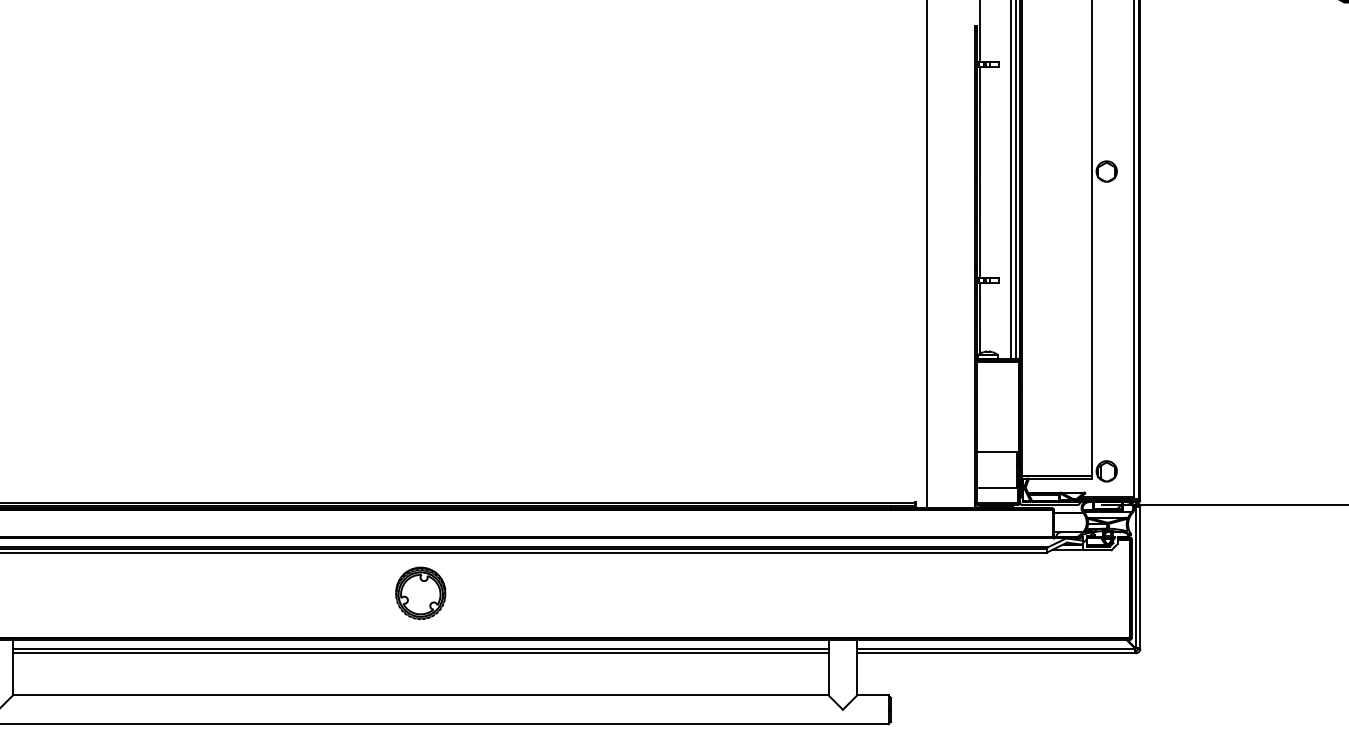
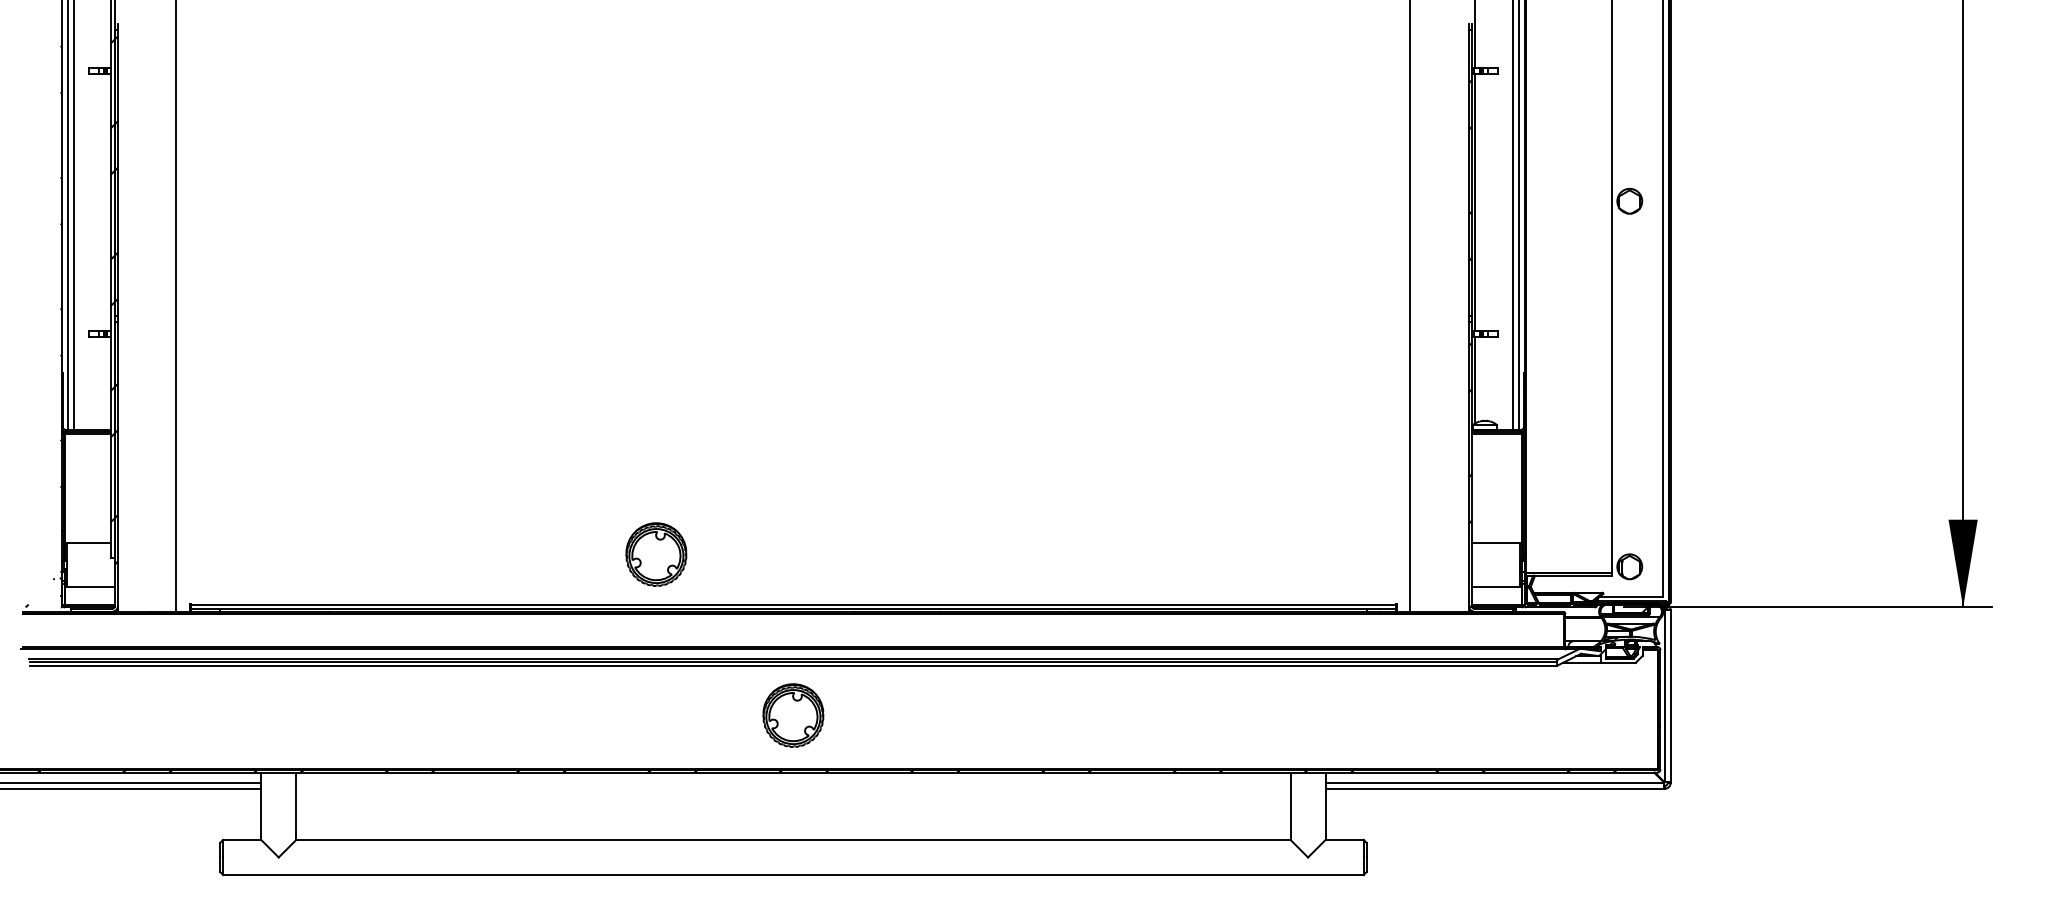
part: (308, 461) -> (656, 554), added
line: (420, 648) -> (793, 782), removed
line: (420, 653) -> (793, 788), removed

